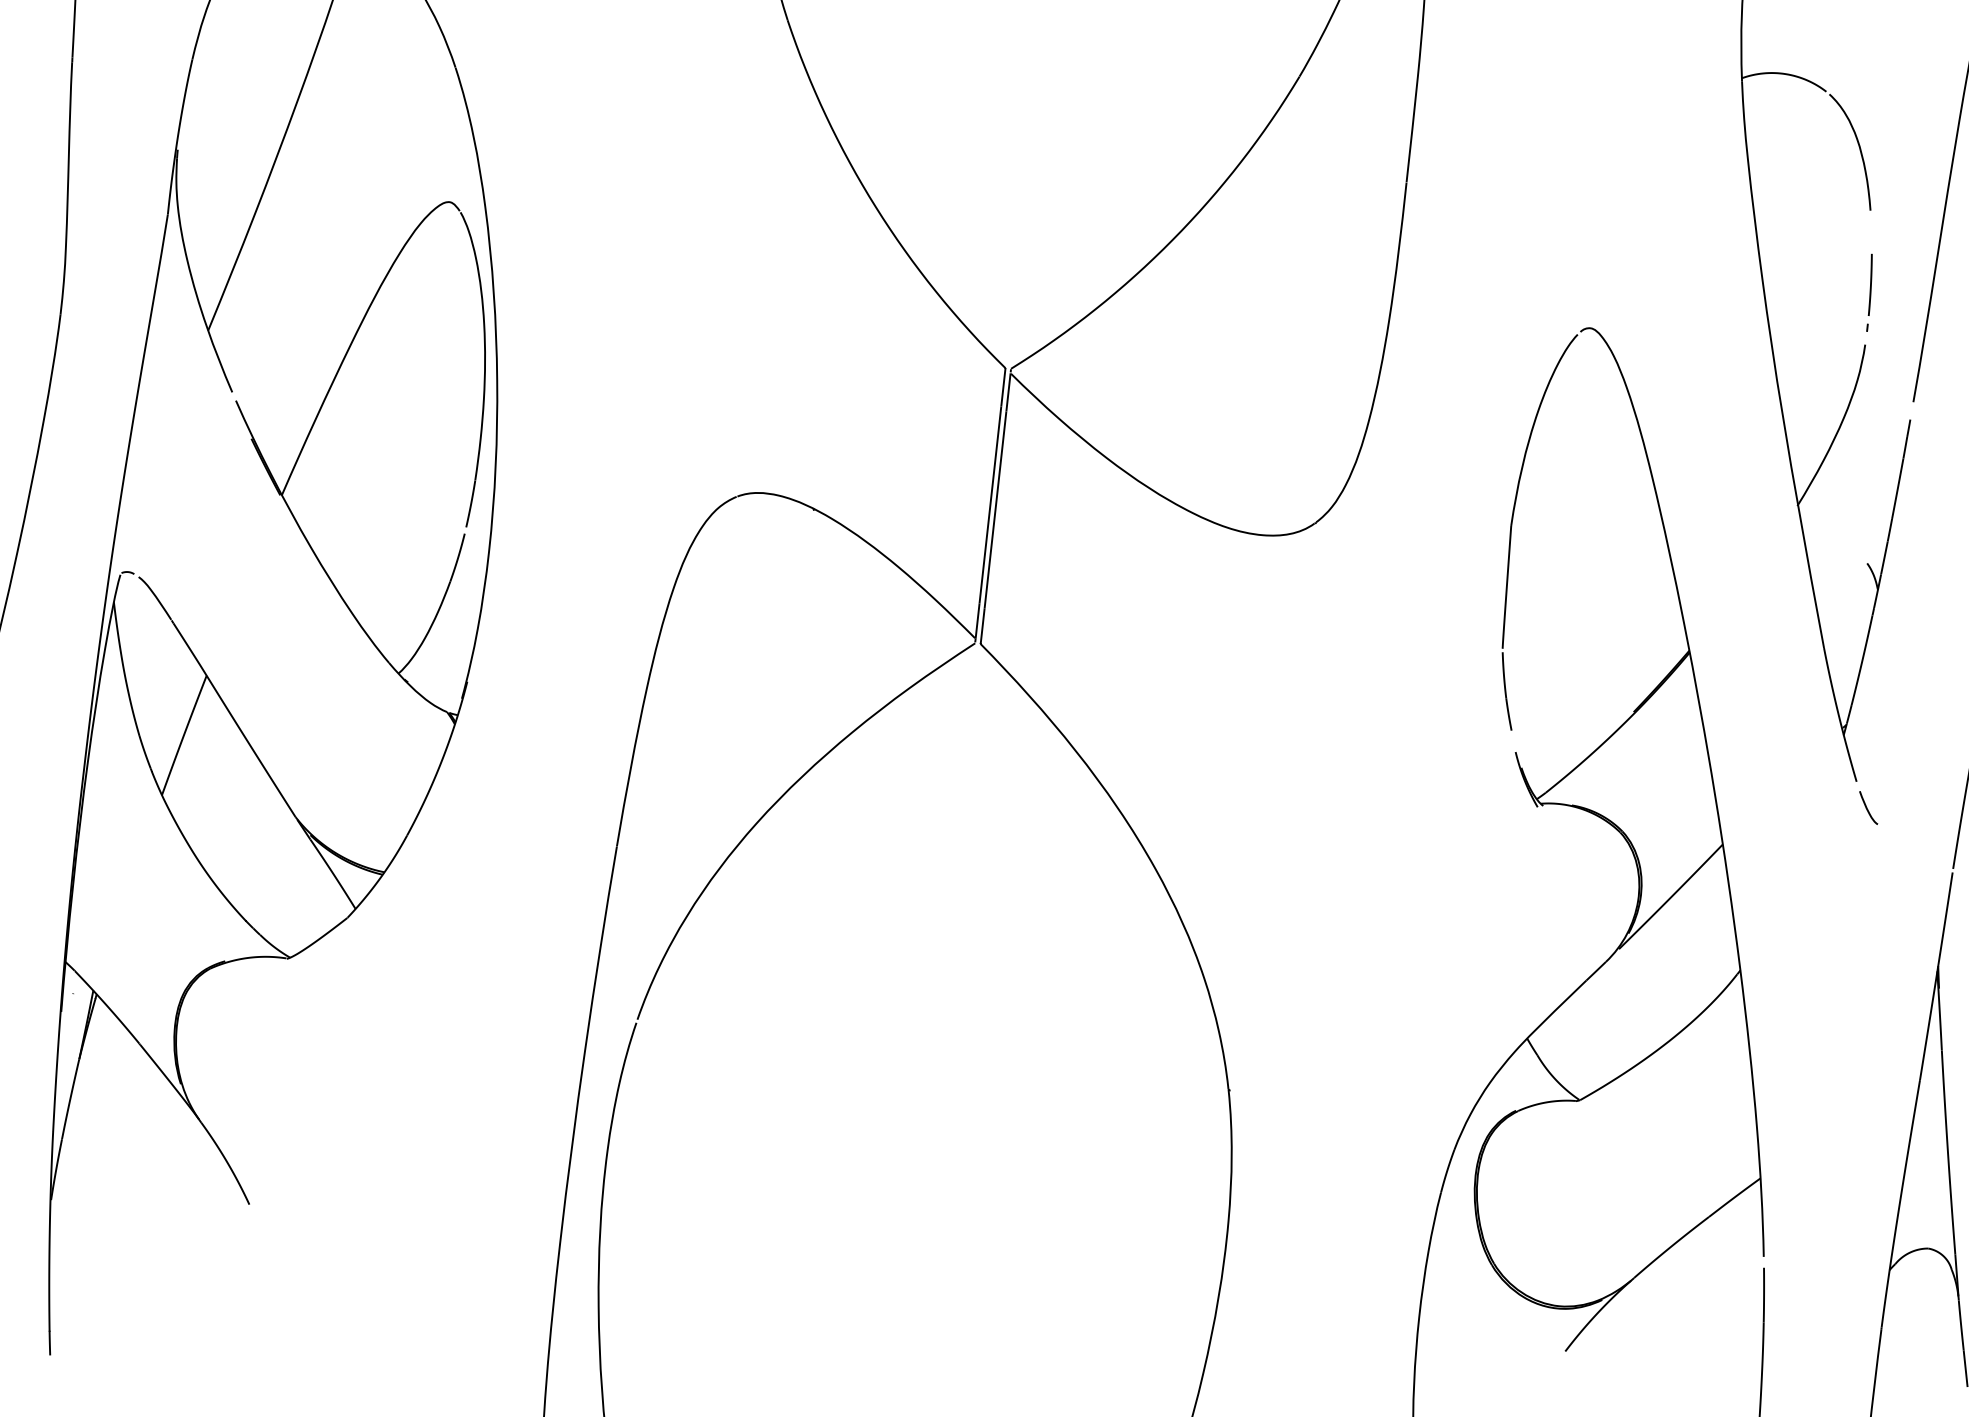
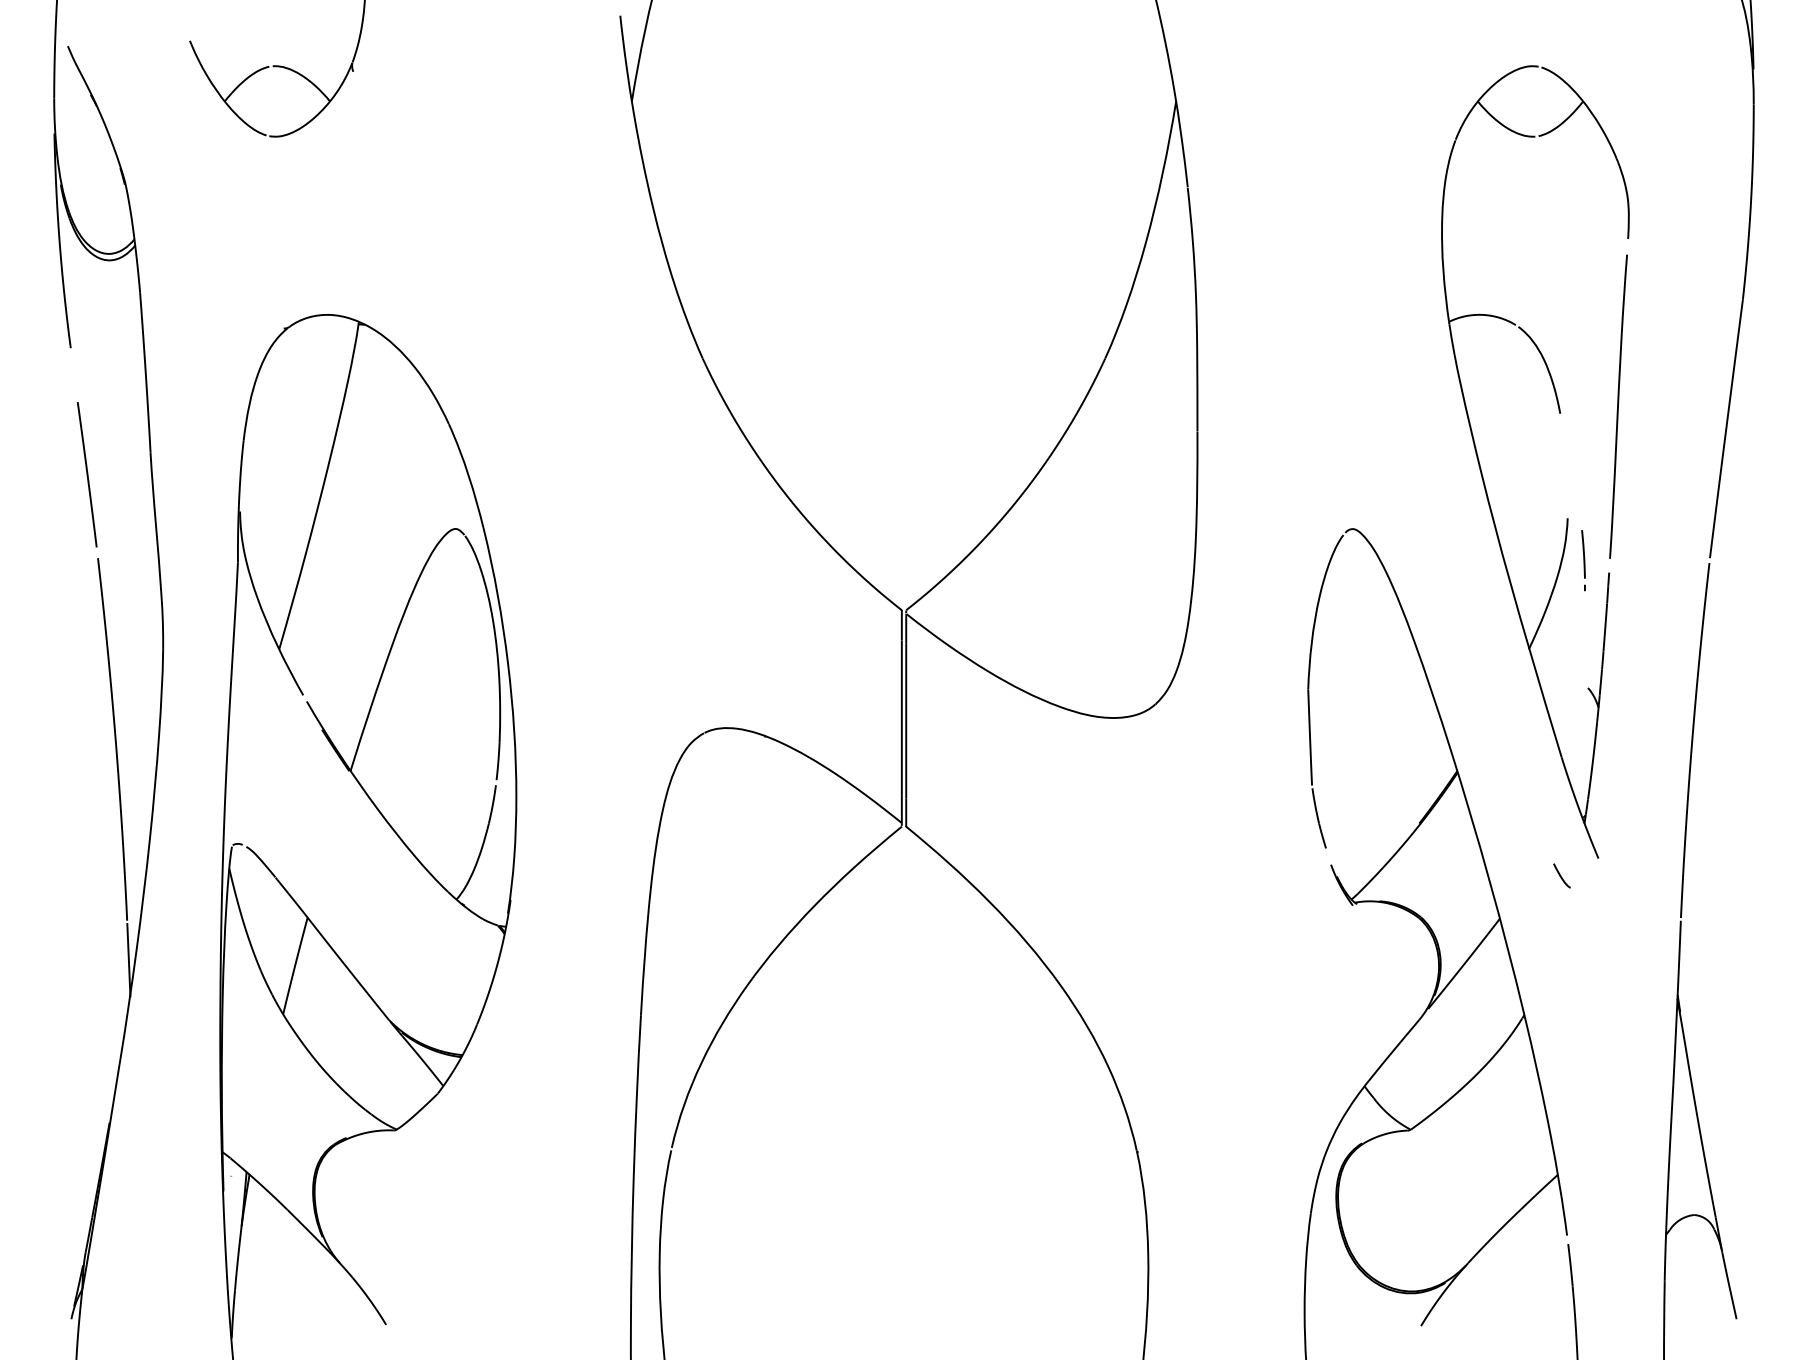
part: (1869, 292) -> (1583, 560), moved
curve: (1867, 807) -> (1561, 875), moved

